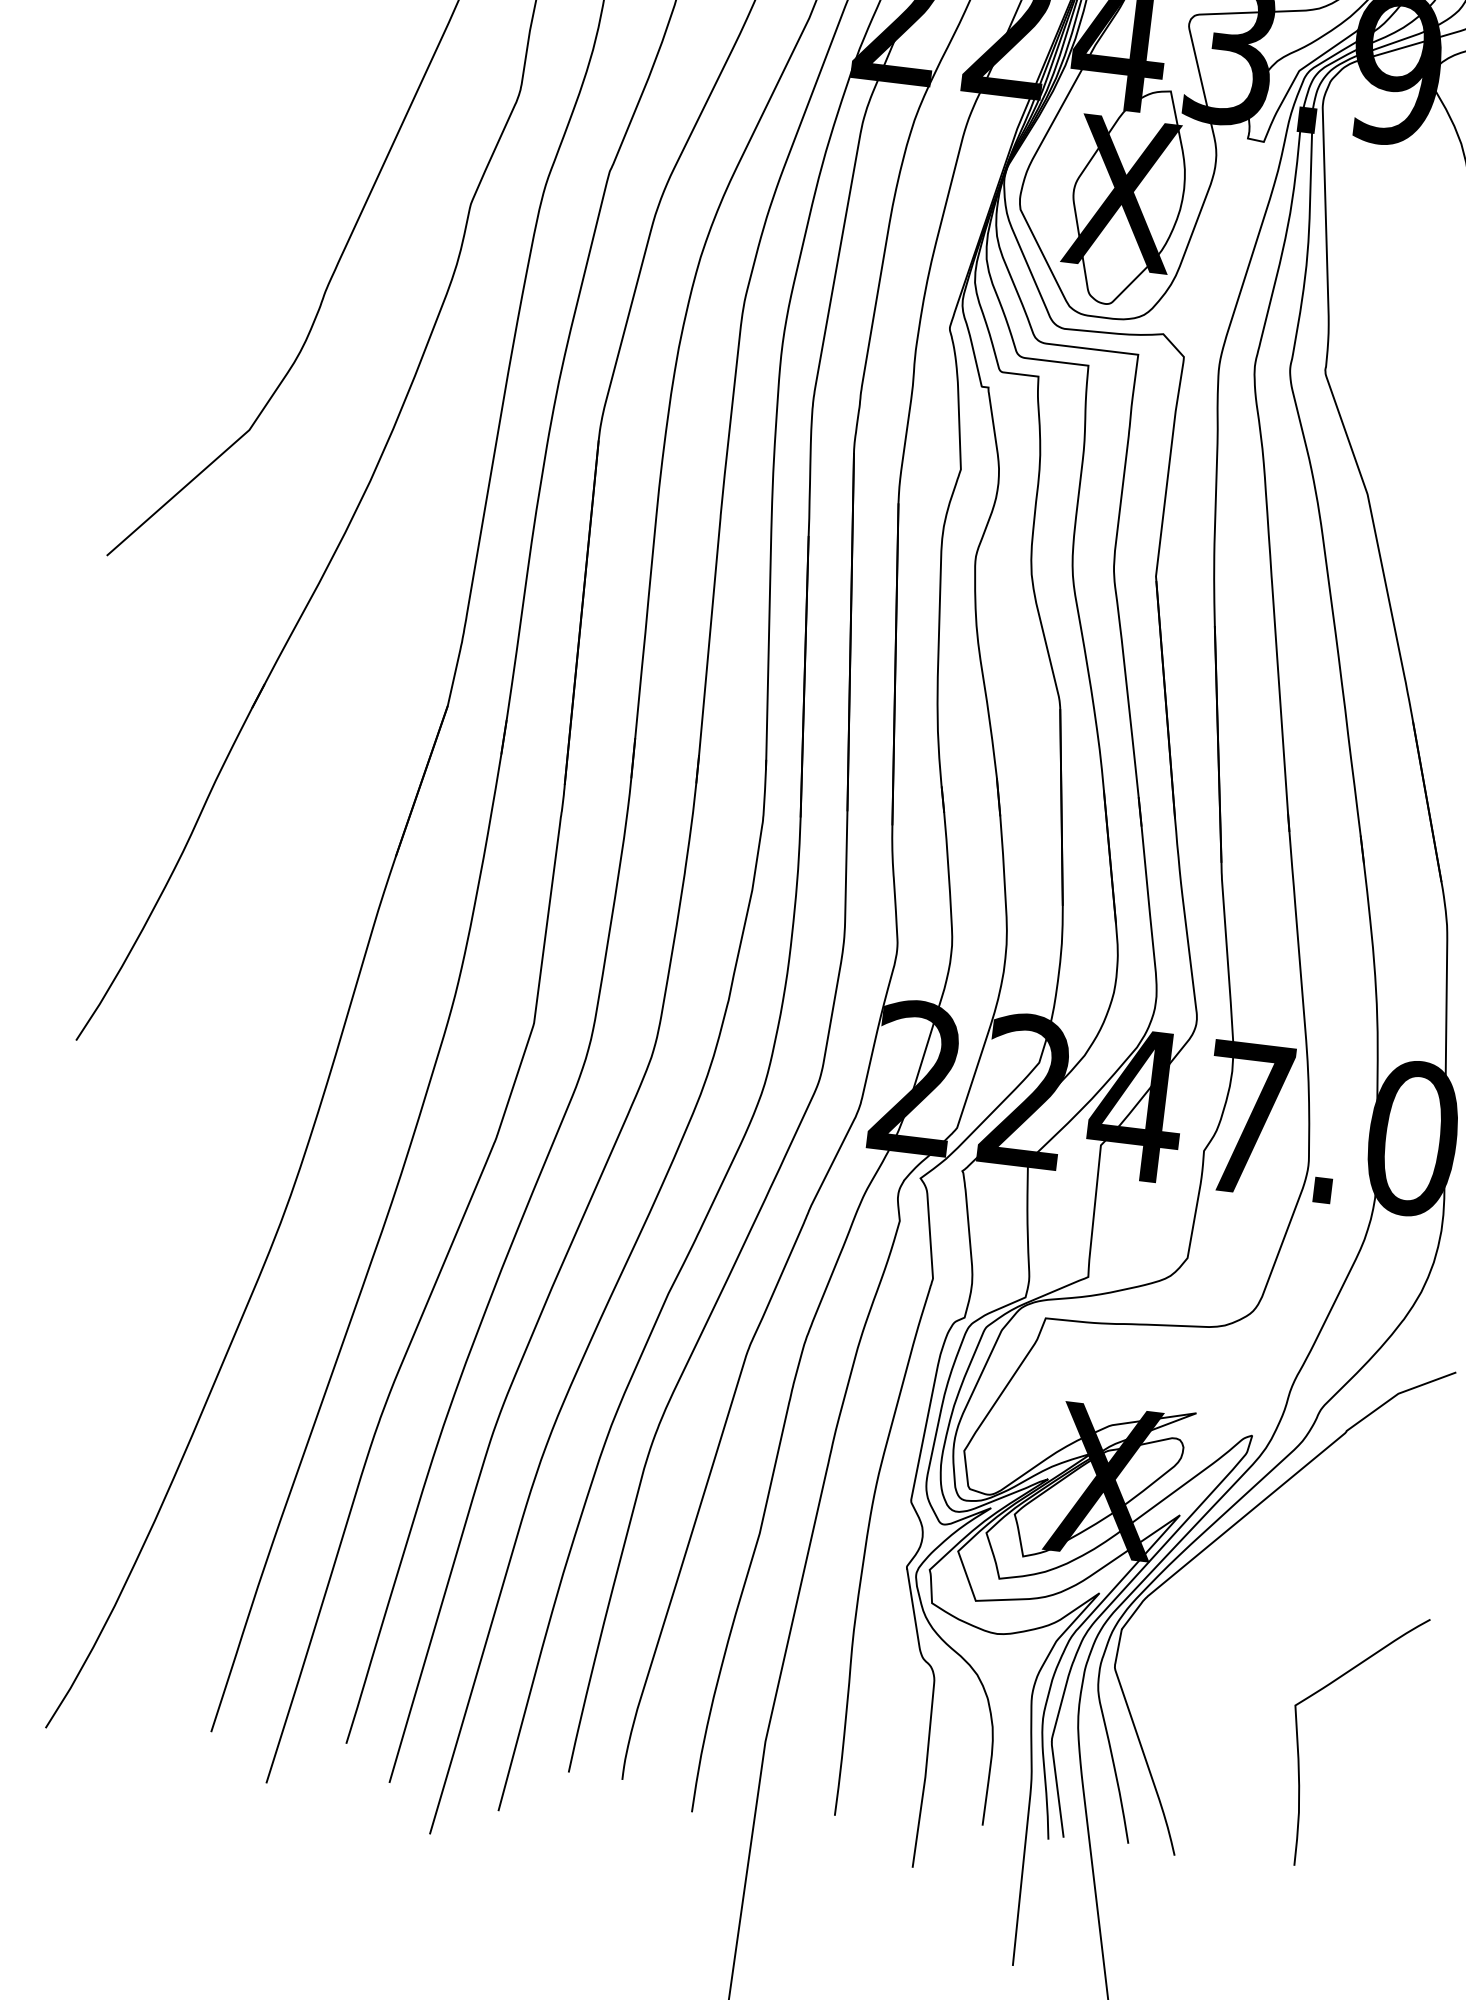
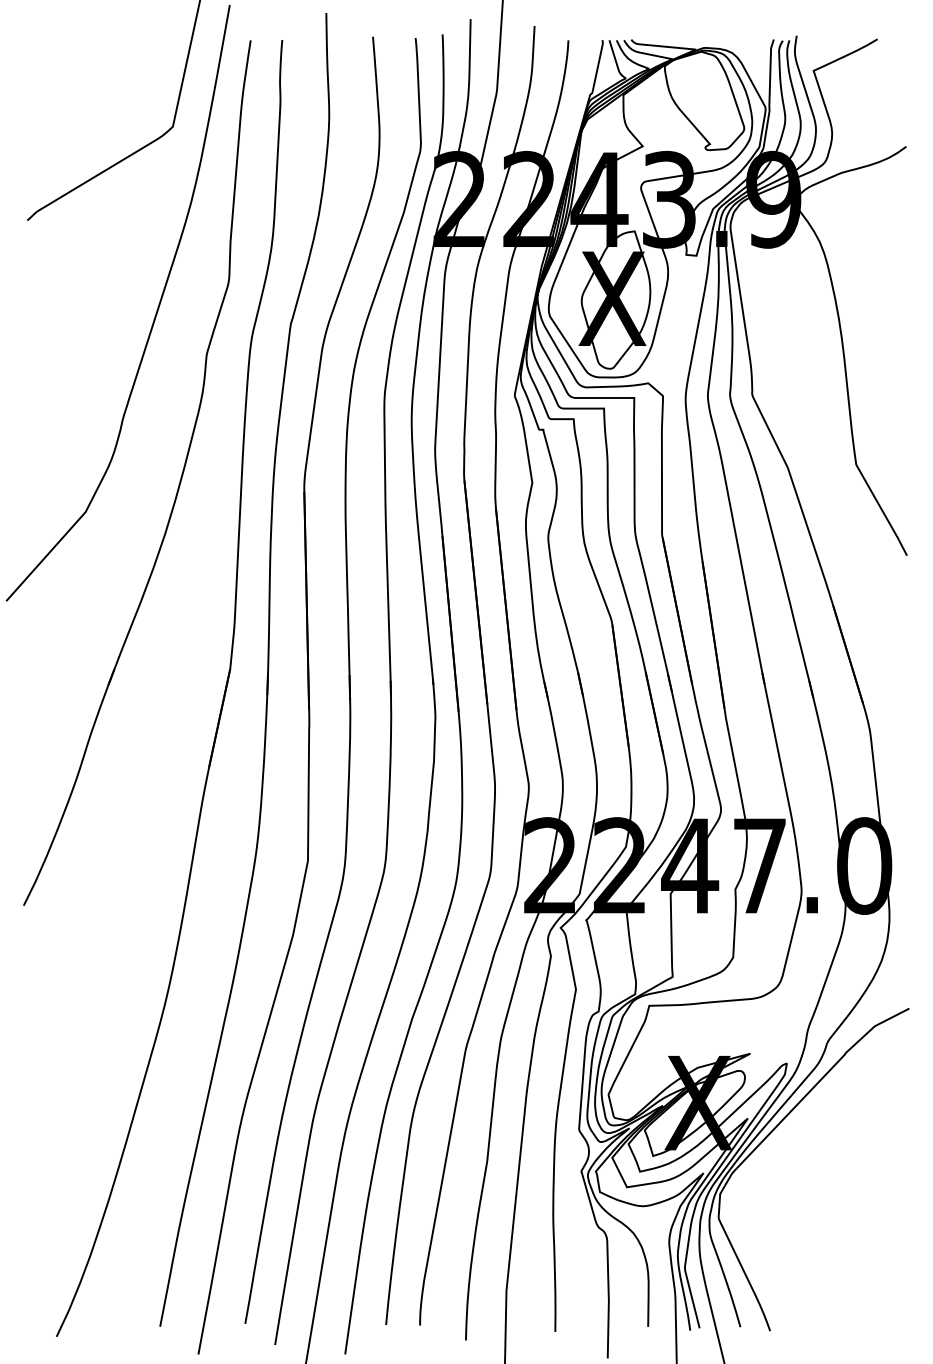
curve: (1299, 1741) -> (839, 1250), removed

